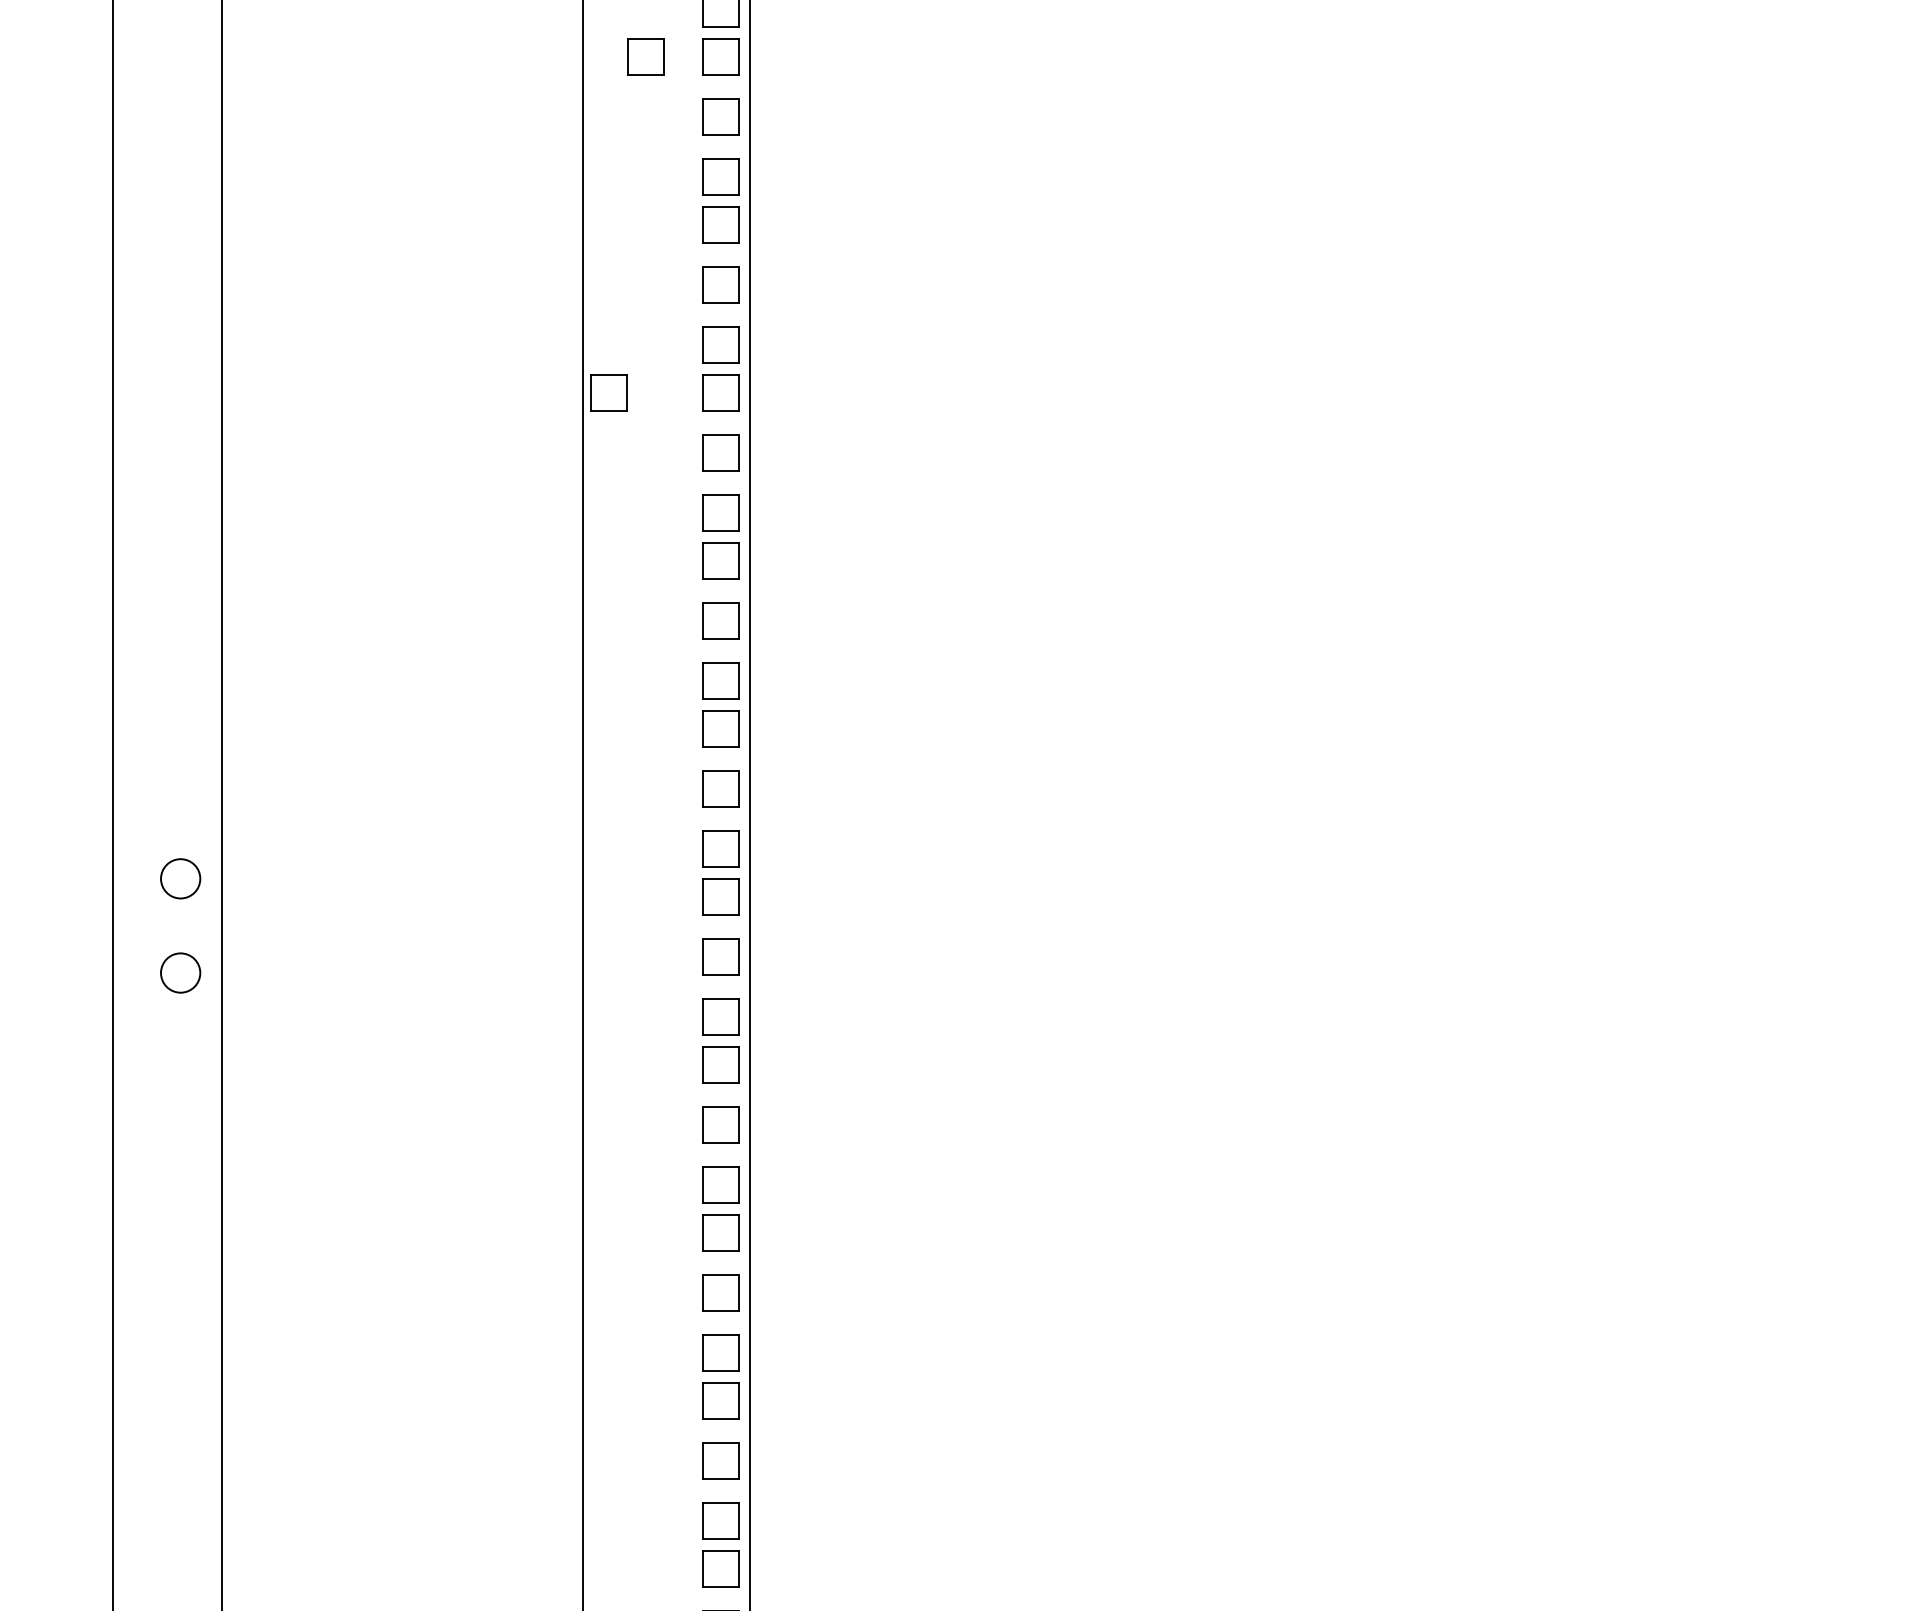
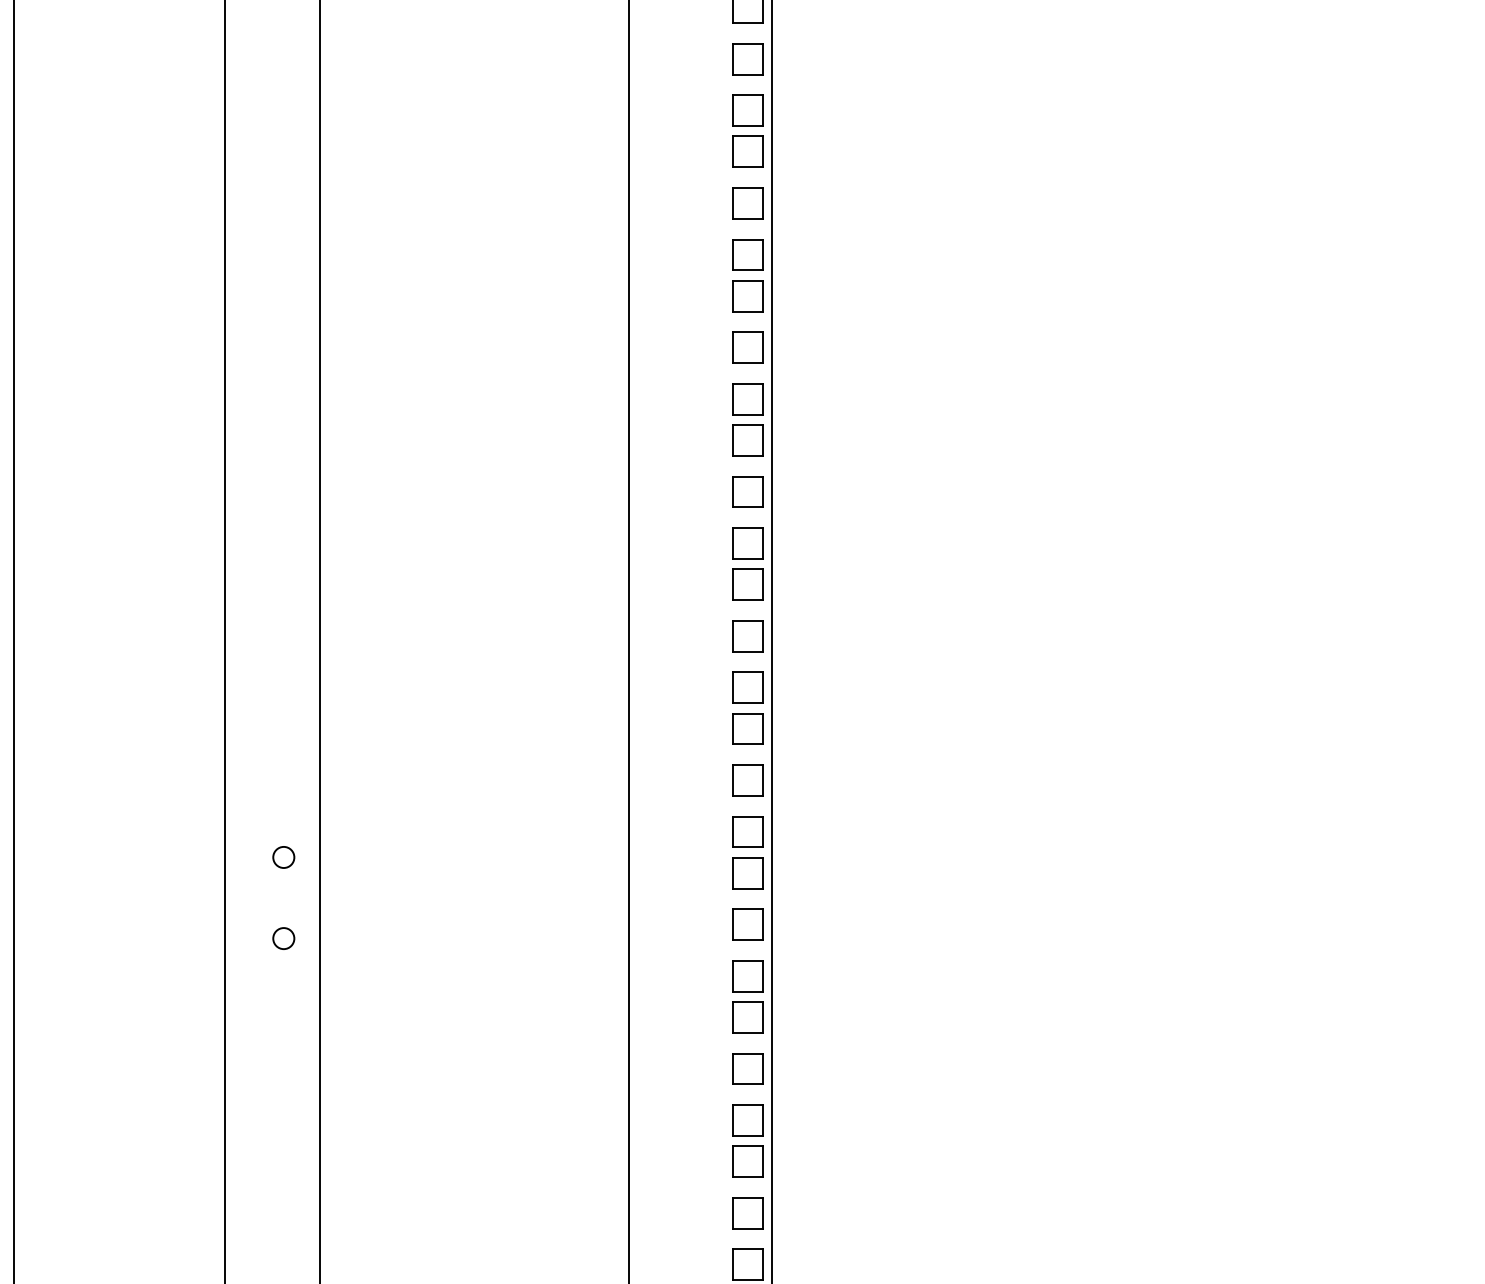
part: (645, 56) -> (682, 151), removed
part: (608, 392) -> (651, 439), removed
circle: (180, 878) -> (283, 857), size x0.62
circle: (180, 973) -> (283, 938), size x0.62

